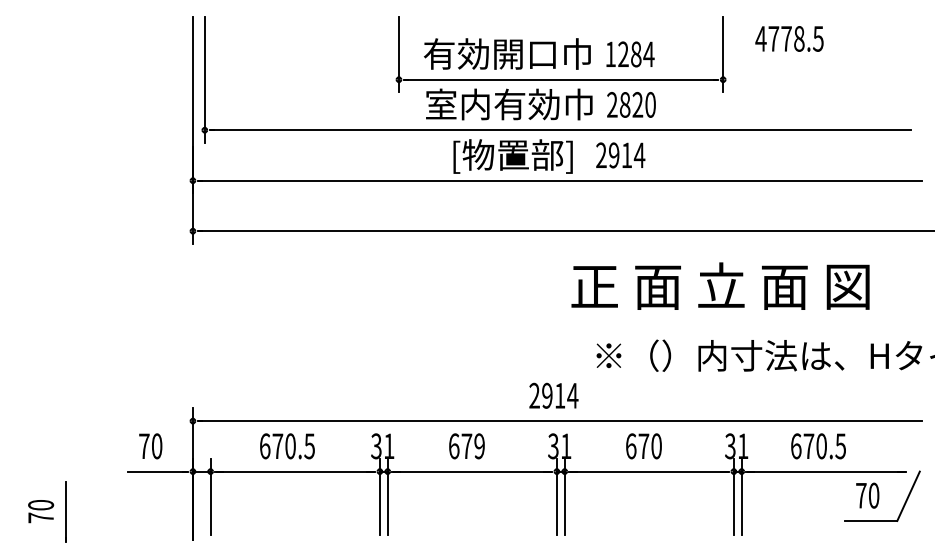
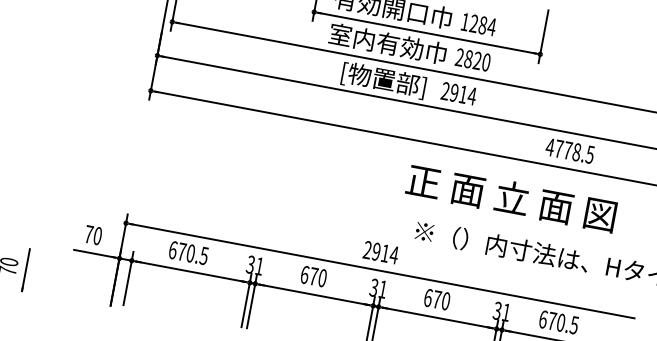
text: (789, 38) -> (570, 150), moved
text: (479, 446) -> (322, 278), 679 -> 670

